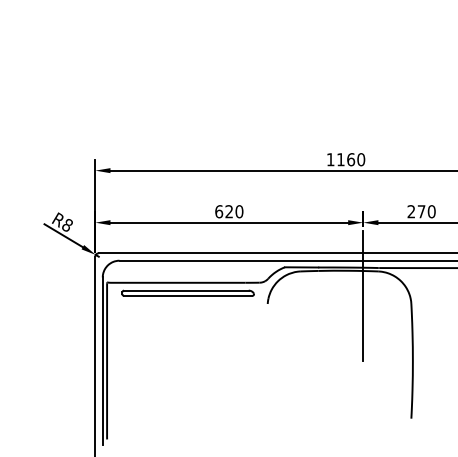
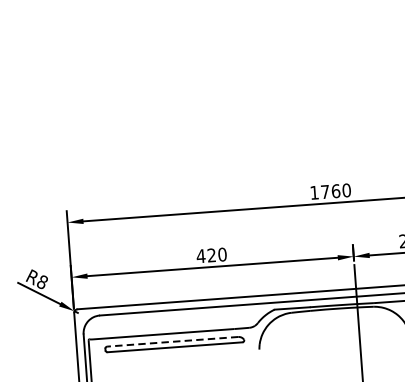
text: (340, 159) -> (324, 191), 1160 -> 1760
text: (218, 211) -> (200, 256), 620 -> 420
line: (185, 290) -> (171, 341), solid -> dashed

